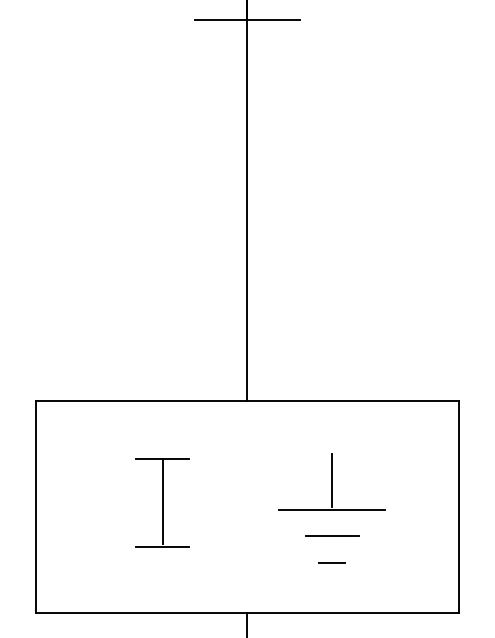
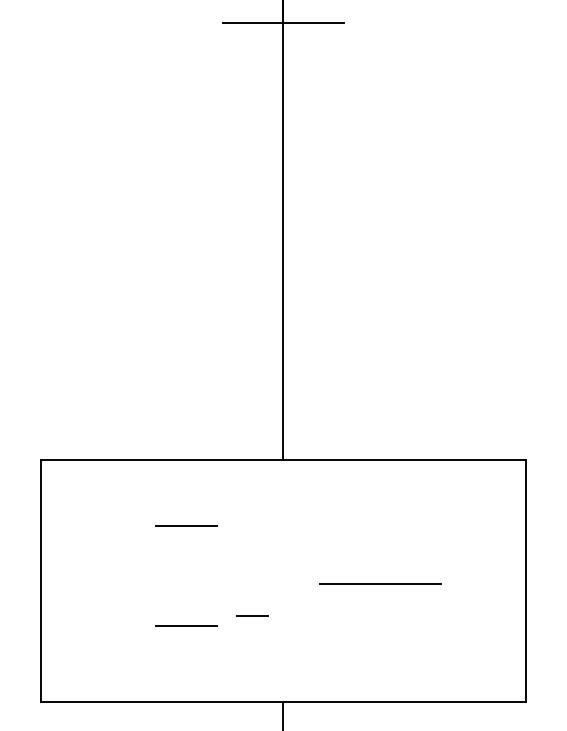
line: (332, 480) -> (380, 550), removed
line: (162, 501) -> (186, 574), removed
line: (332, 535) -> (380, 613), removed
line: (332, 562) -> (252, 615), moved

